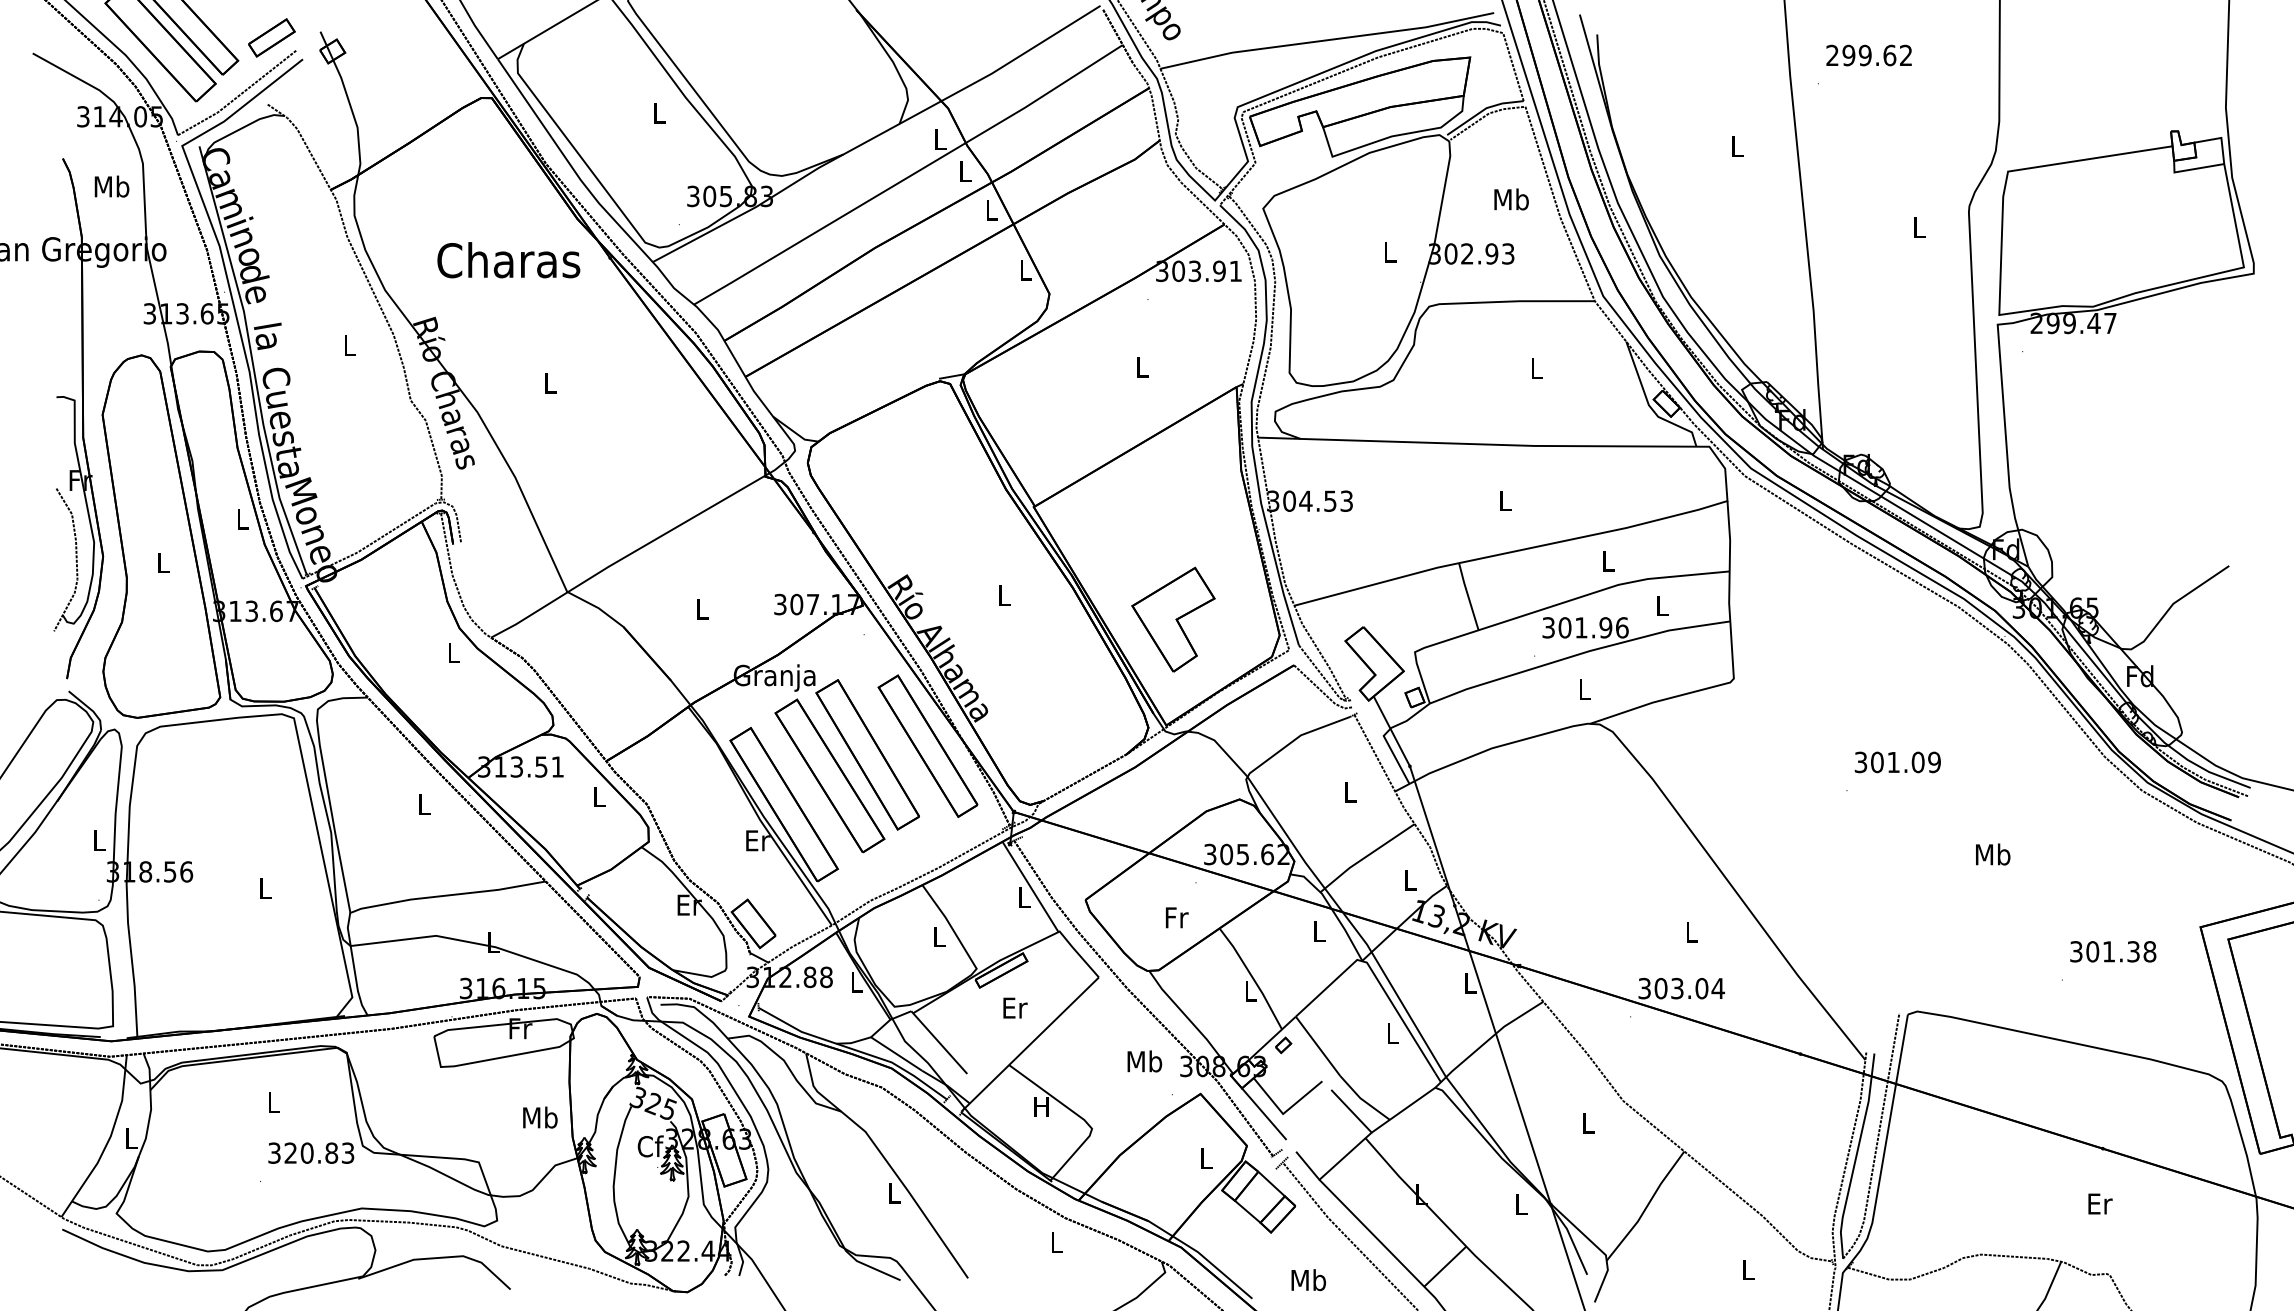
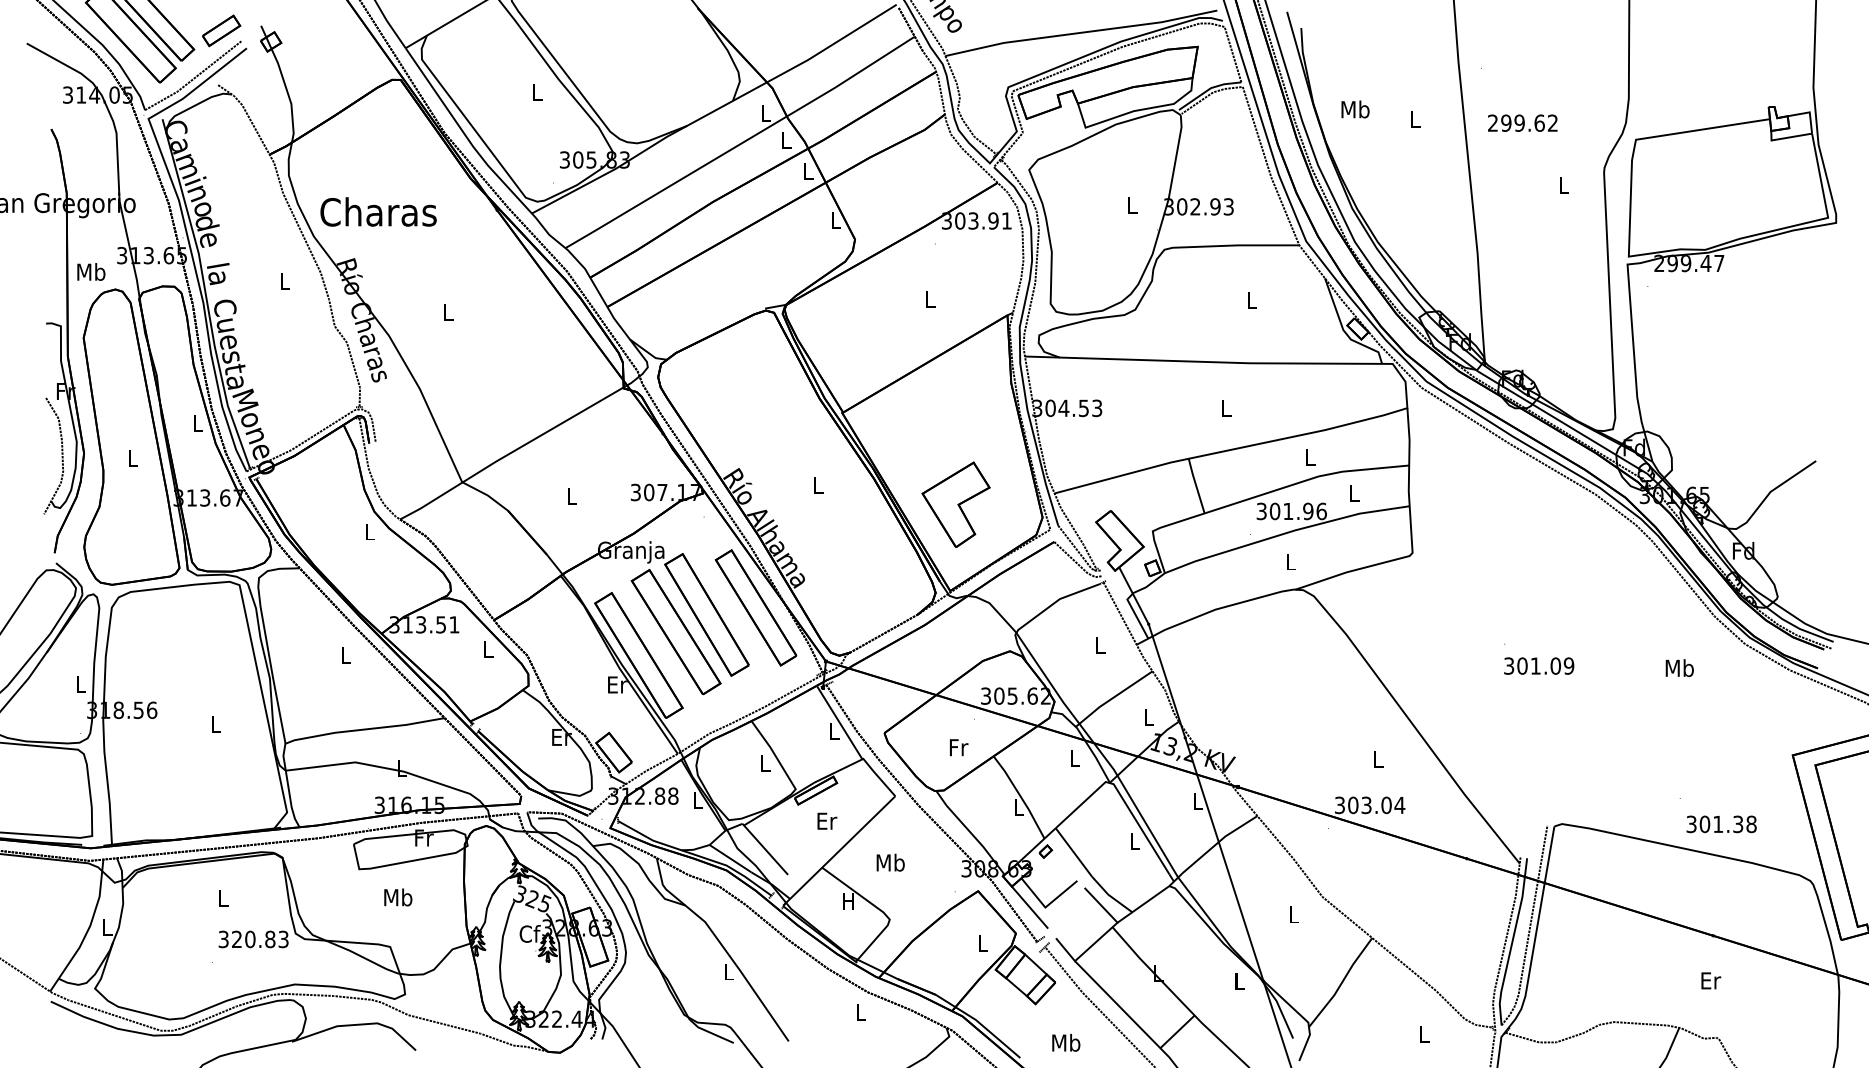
text: (1868, 54) -> (1522, 122), moved
text: (112, 185) -> (91, 271), moved
text: (1511, 199) -> (1355, 109), moved
text: (508, 259) -> (378, 211), moved
text: (1898, 761) -> (1539, 665), moved
text: (1992, 854) -> (1679, 668), moved
text: (2113, 951) -> (1721, 824), moved
text: (1144, 1061) -> (890, 862), moved
text: (540, 1117) -> (398, 897), moved

